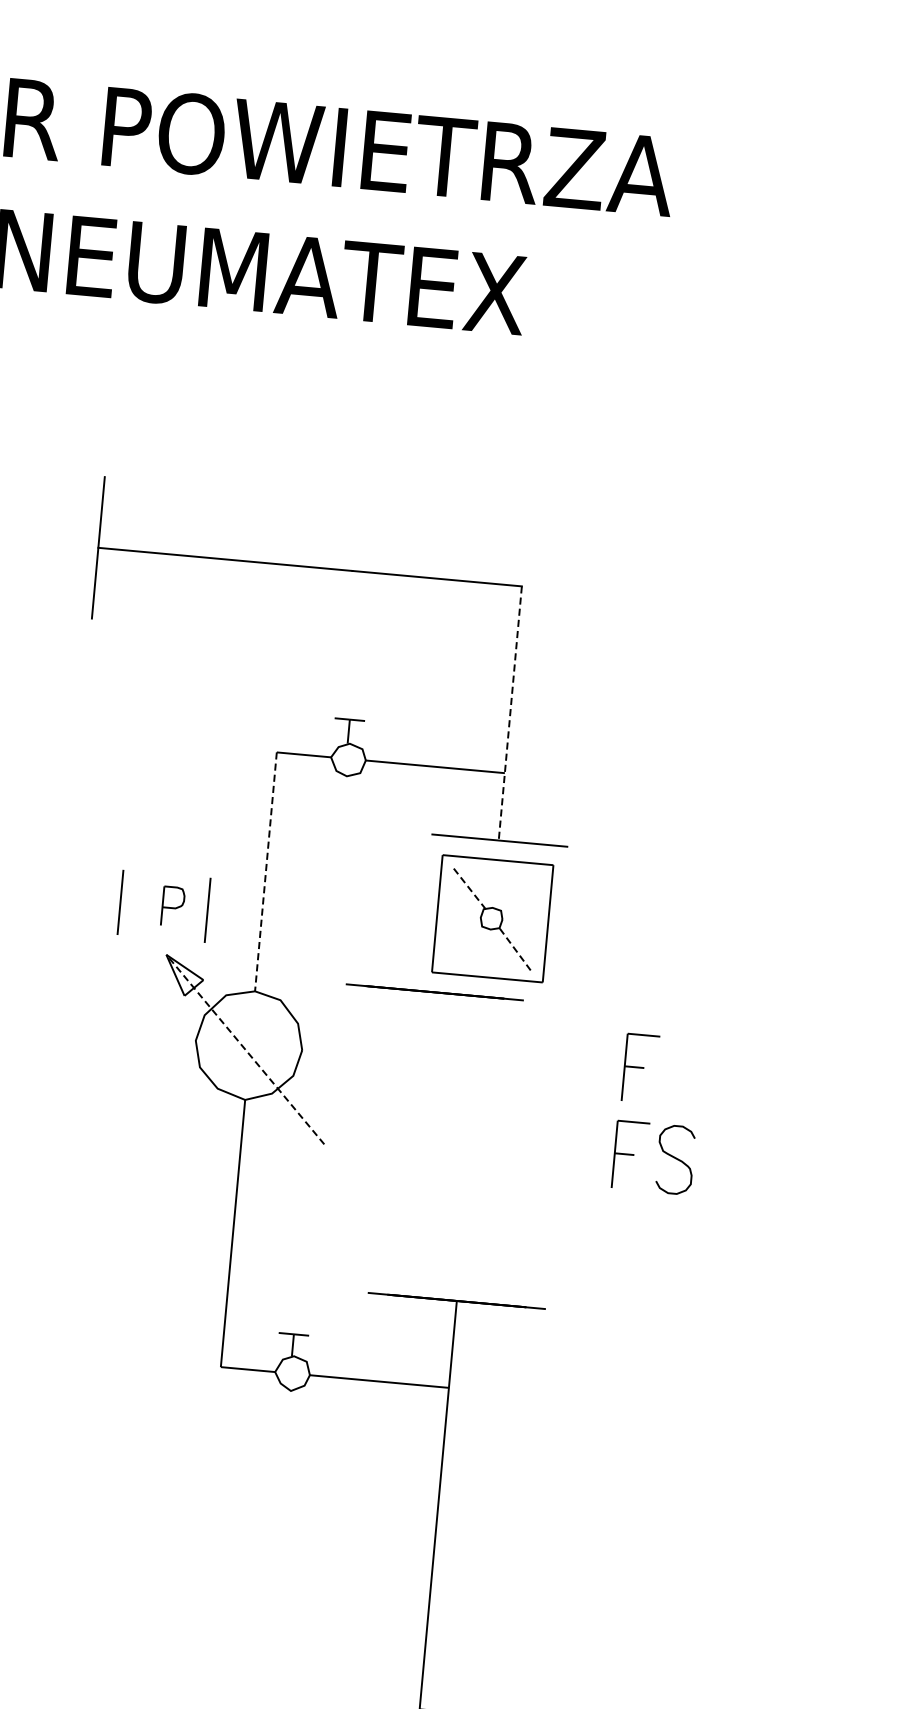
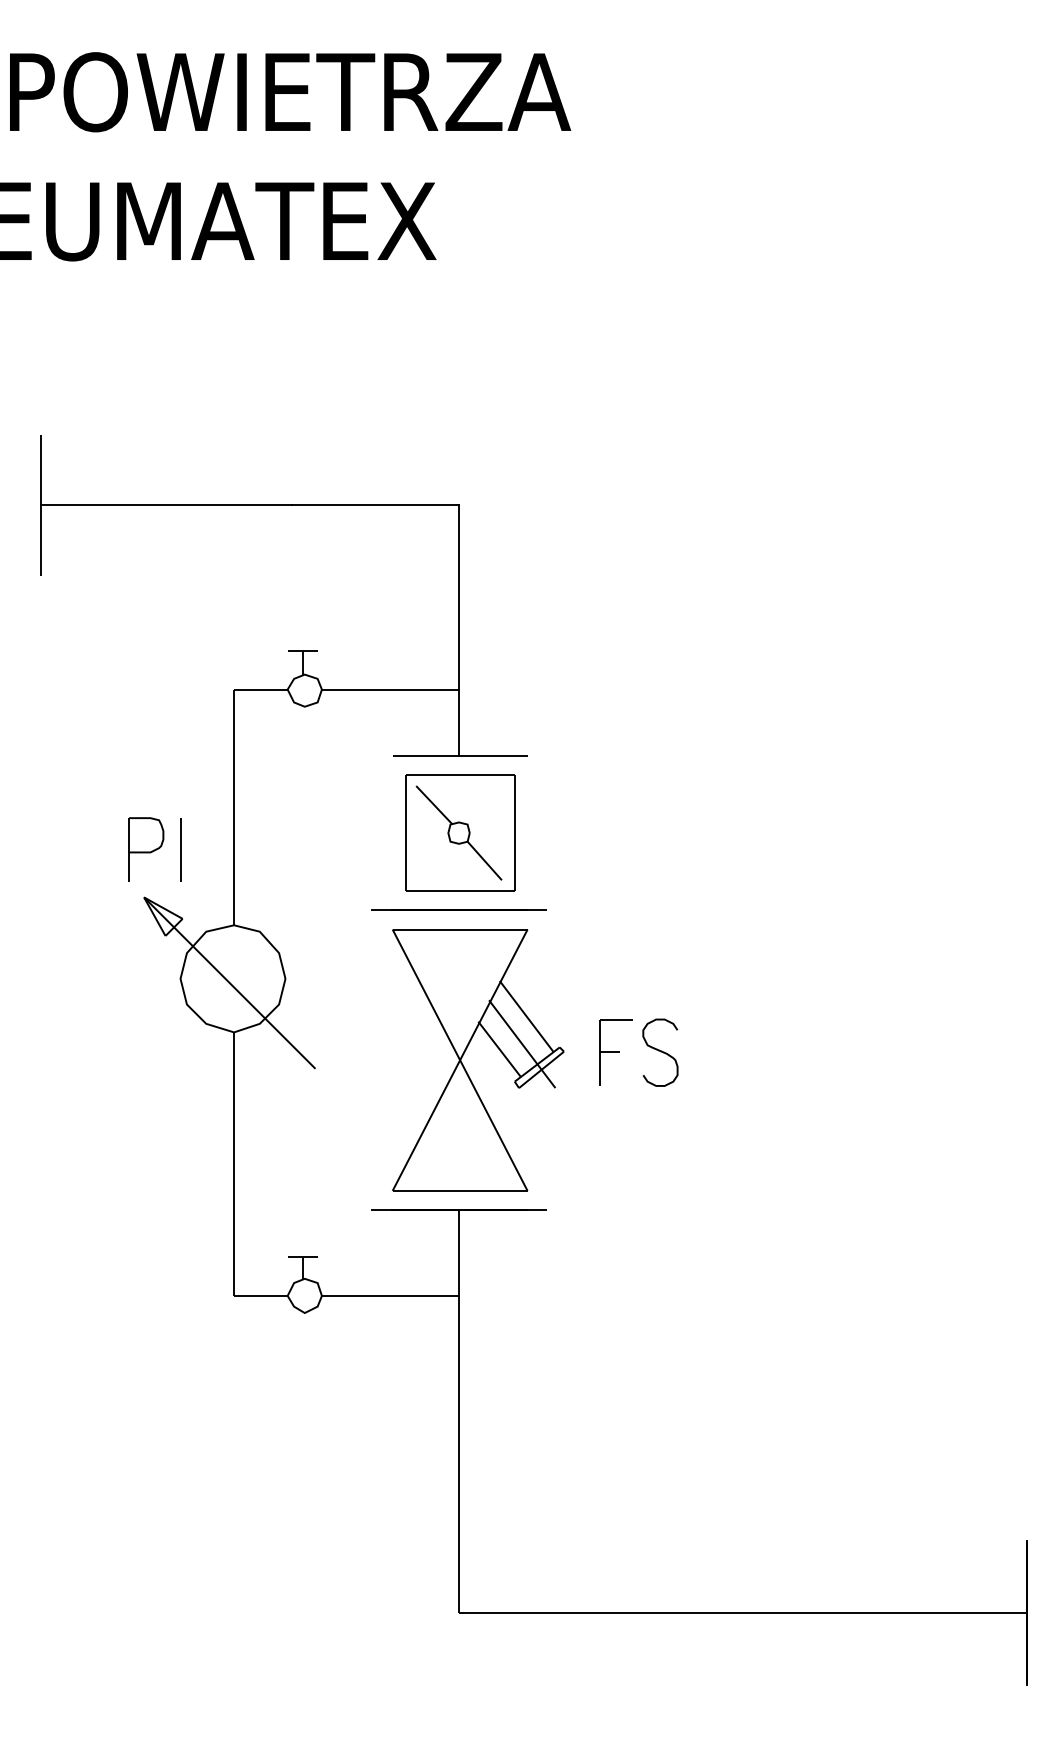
line: (510, 714) -> (459, 631), dashed -> solid
line: (266, 871) -> (234, 807), dashed -> solid
line: (469, 888) -> (434, 805), dashed -> solid
line: (120, 901) -> (94, 849), removed
part: (173, 906) -> (146, 849), size x1.67
line: (514, 949) -> (484, 861), dashed -> solid
line: (434, 991) -> (458, 909), moved
line: (245, 1048) -> (229, 982), dashed -> solid
part: (639, 1068) -> (617, 966), removed
part: (476, 1143) -> (464, 1054), added

